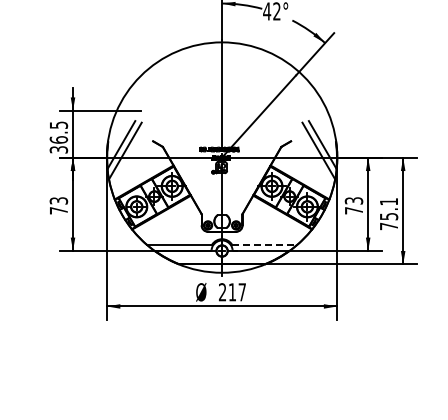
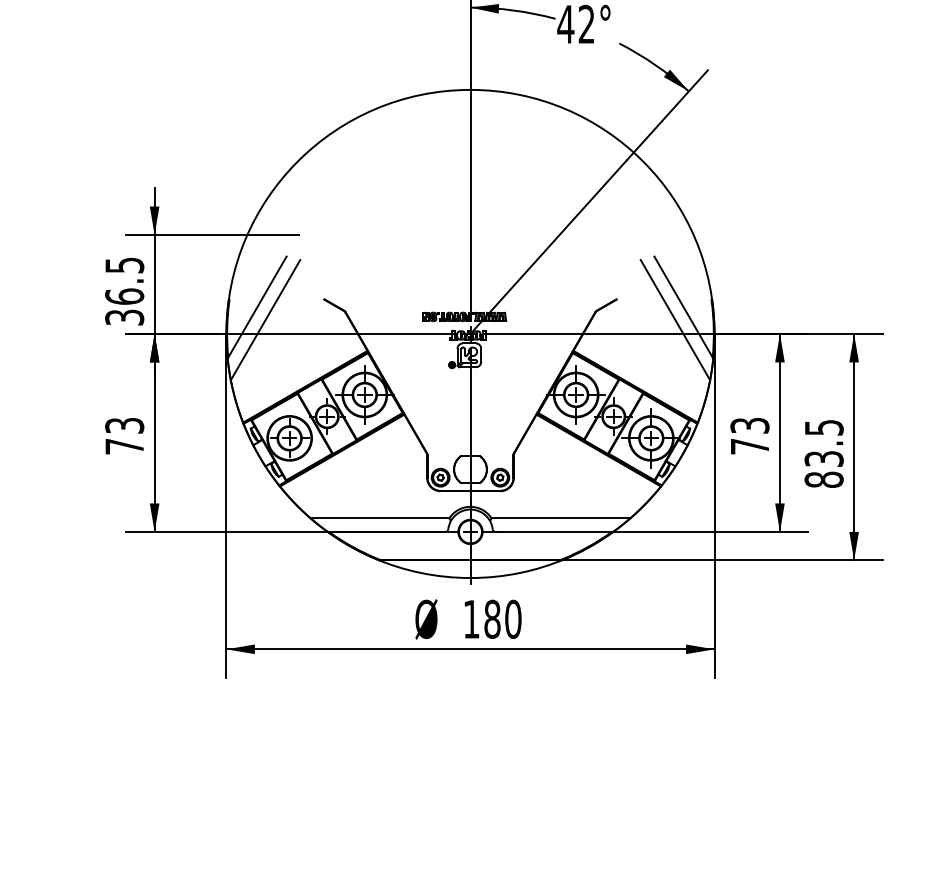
text: (388, 214) -> (823, 454), 75.1 -> 83.5
line: (264, 244) -> (560, 518), dashed -> solid
text: (232, 292) -> (492, 619), 217 -> 180

